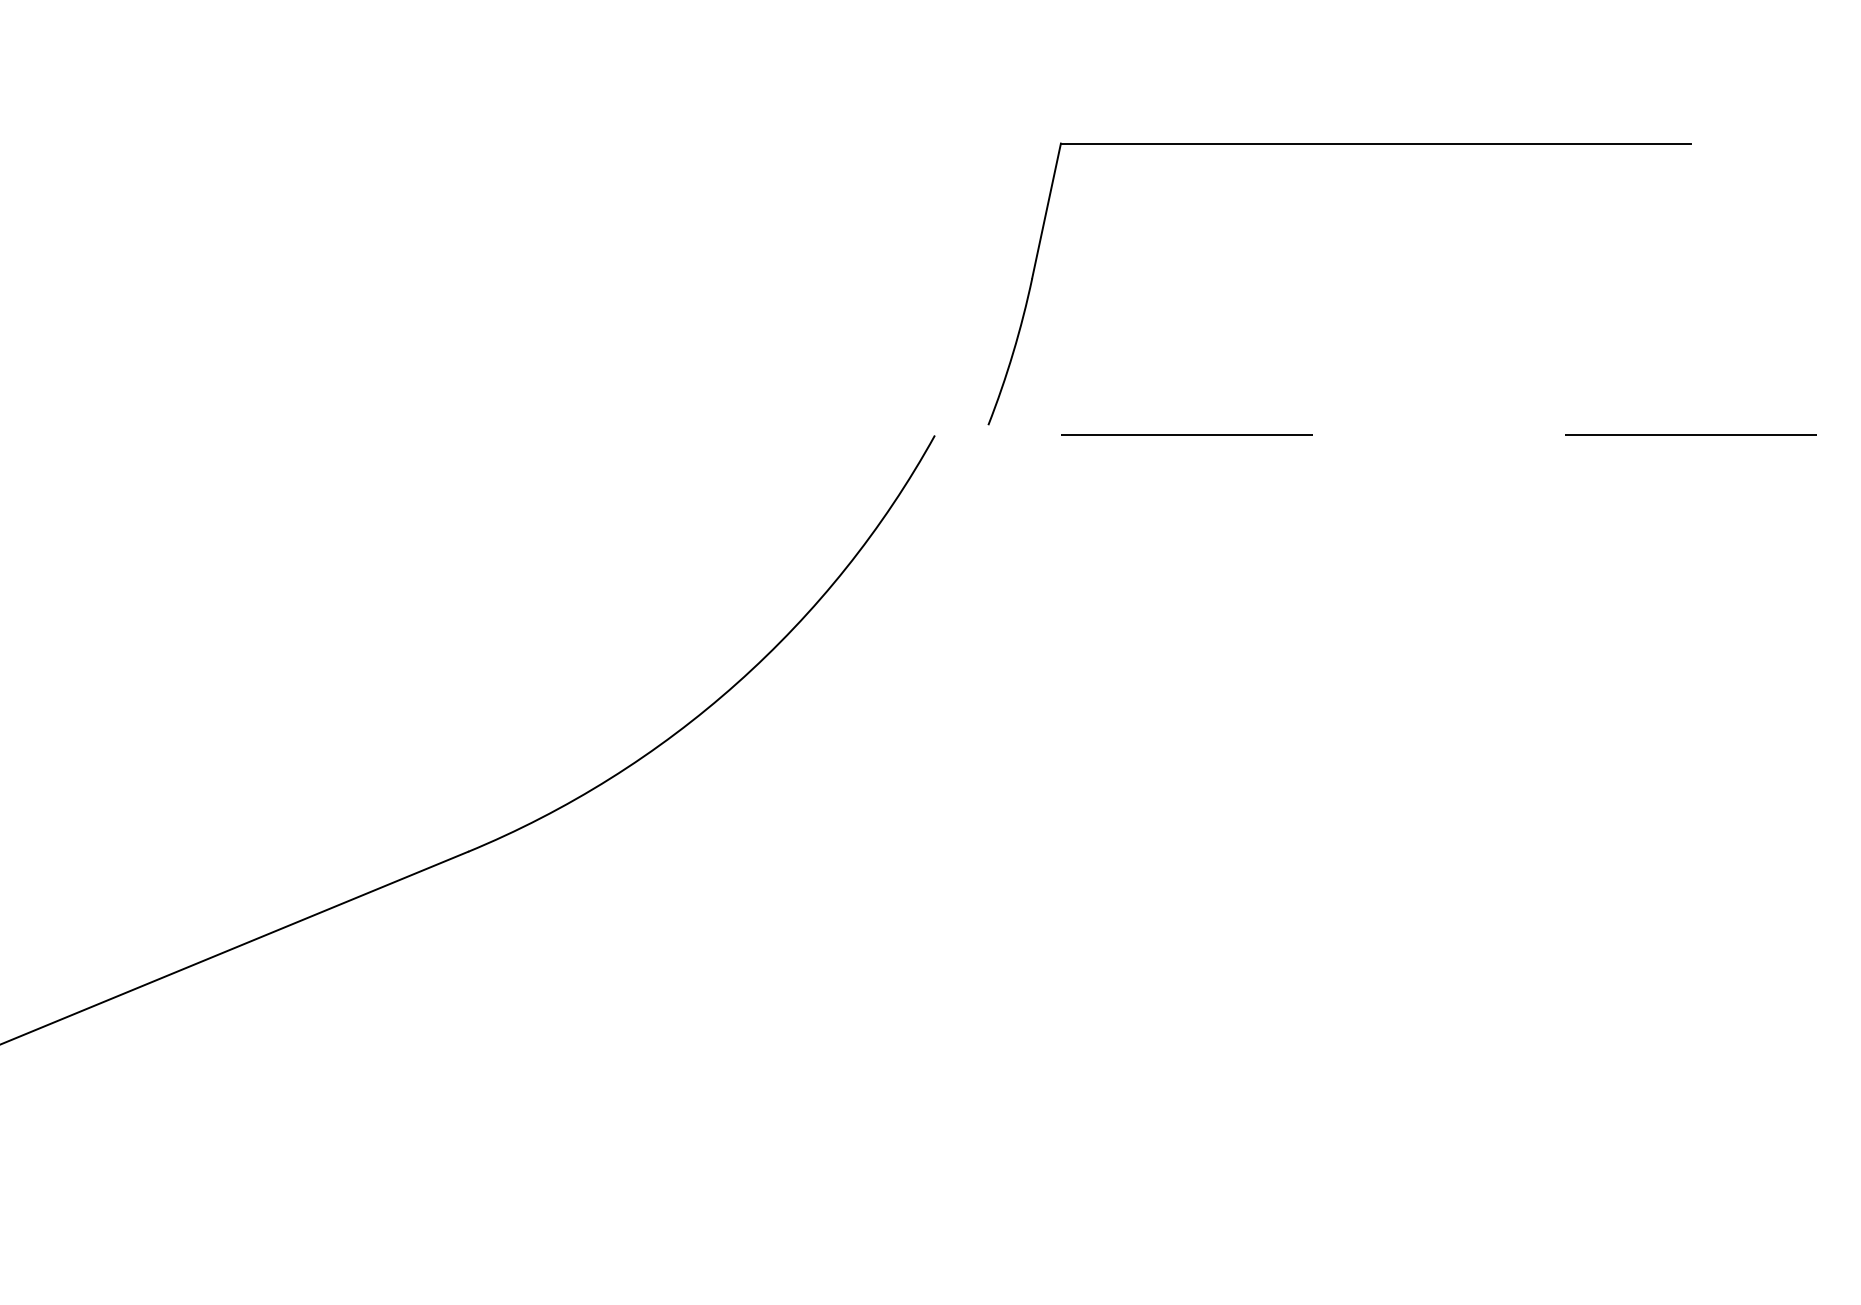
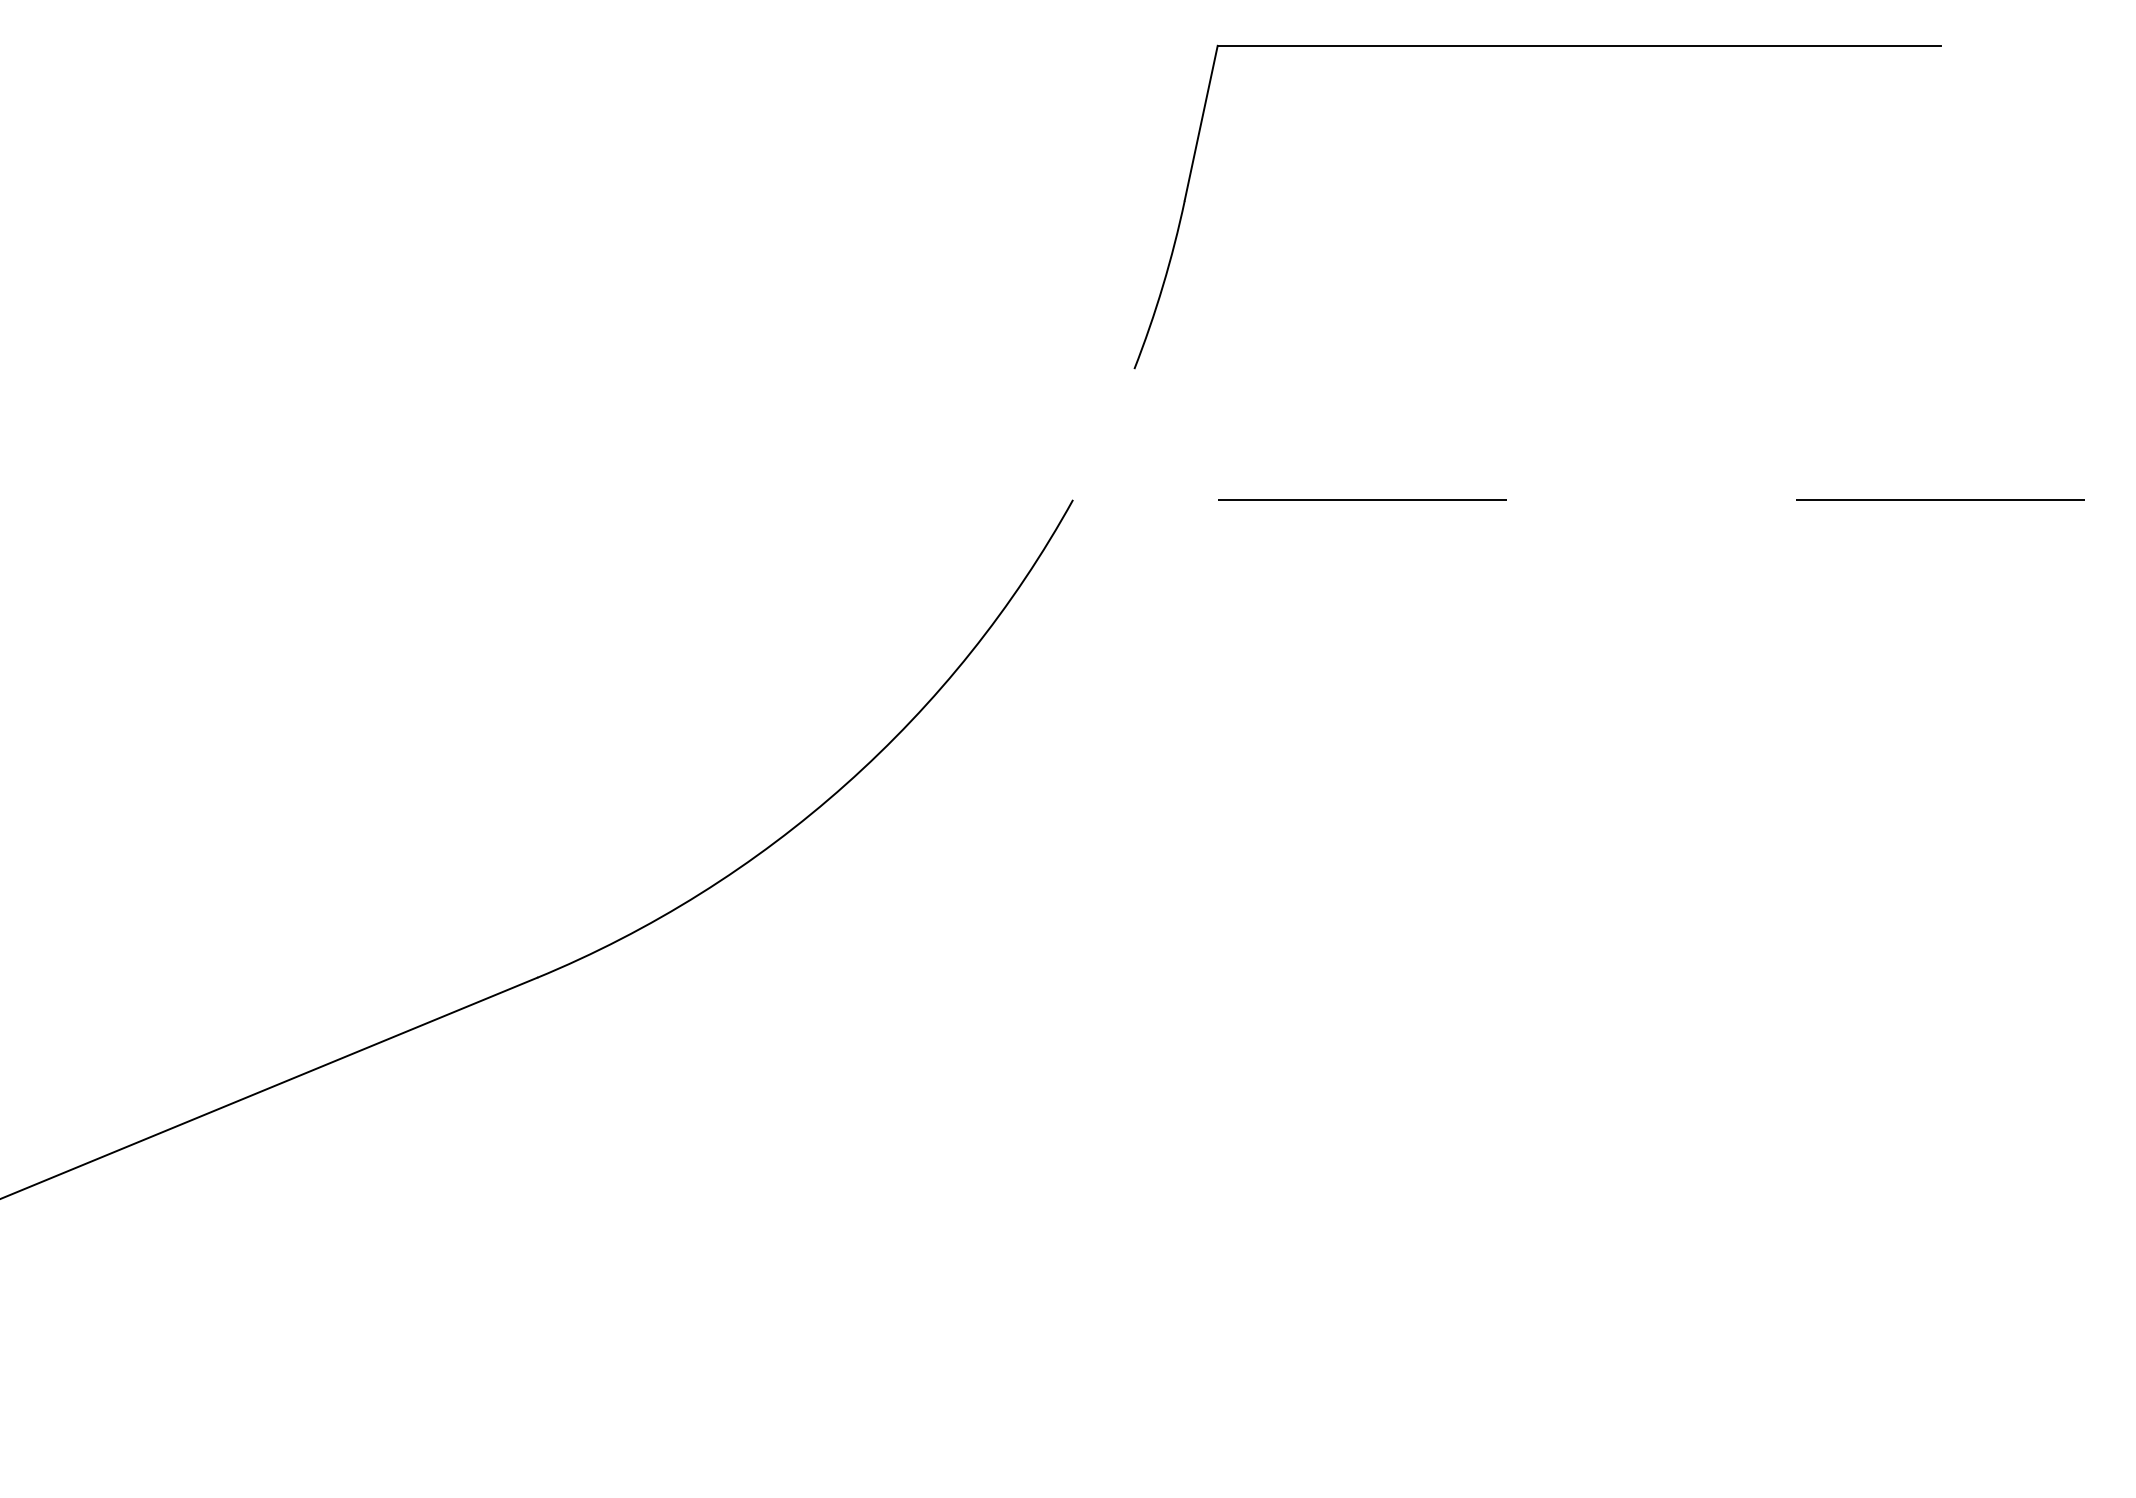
part: (1339, 144) -> (1537, 46), moved

